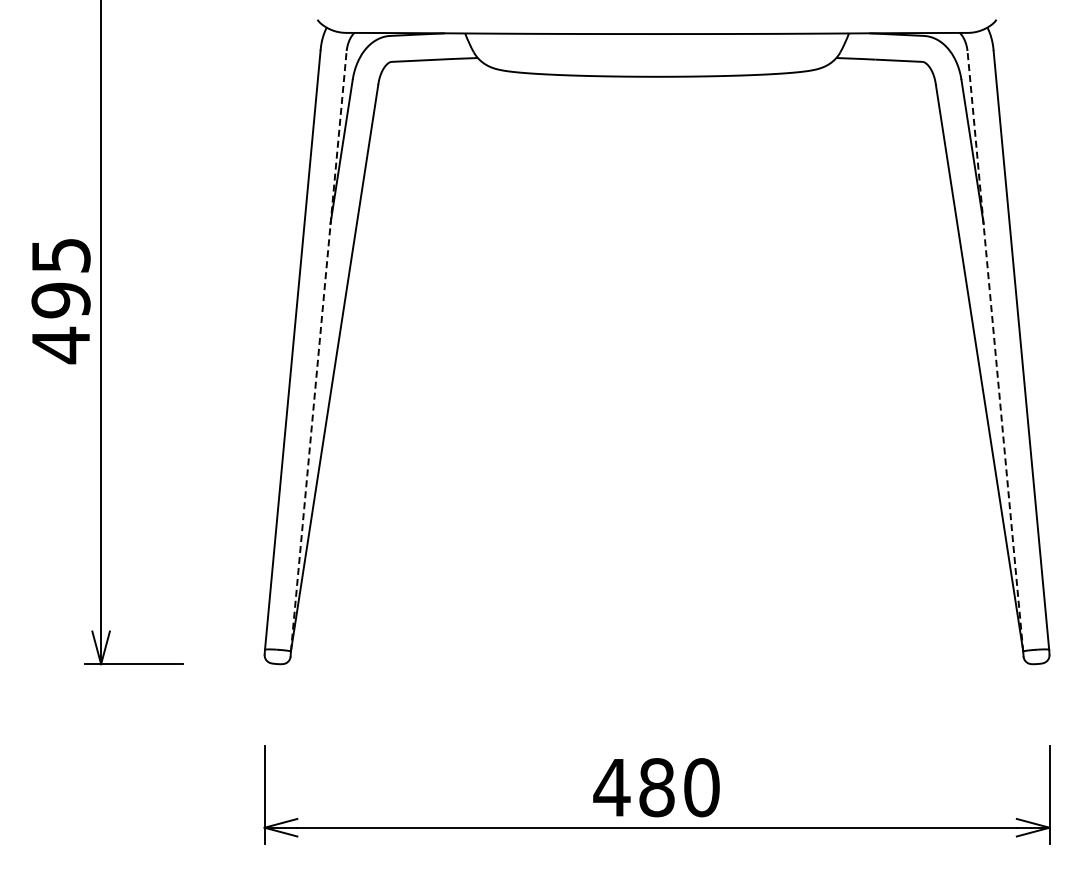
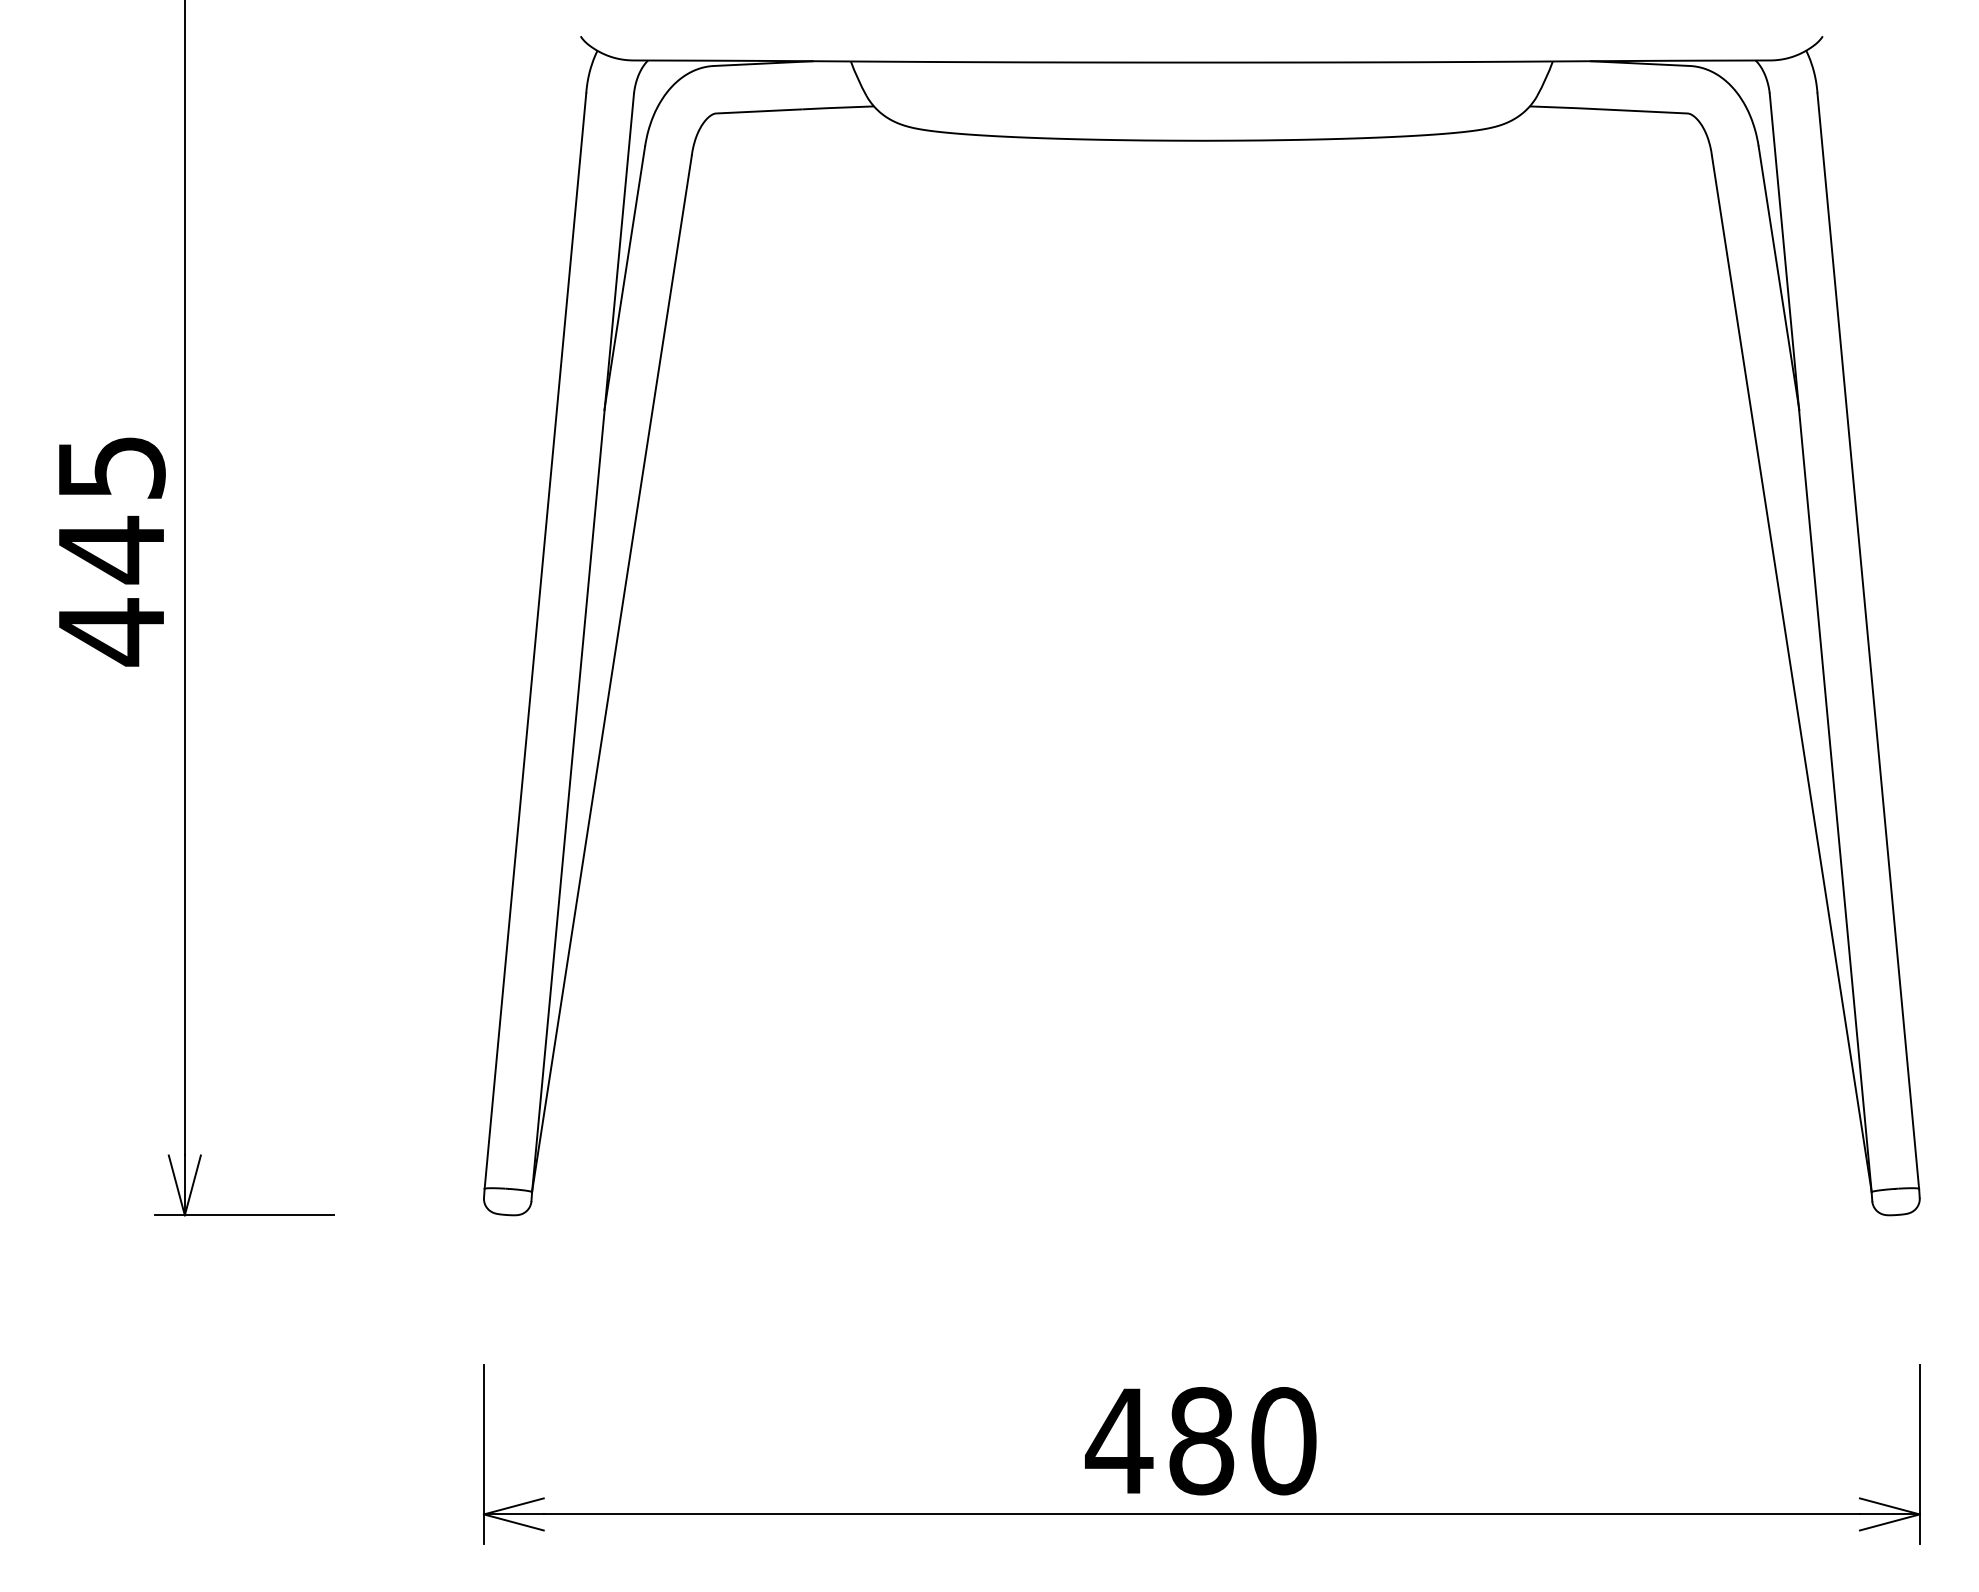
text: (60, 300) -> (110, 549), 495 -> 445
line: (318, 351) -> (582, 643), dashed -> solid
line: (995, 351) -> (1820, 643), dashed -> solid

